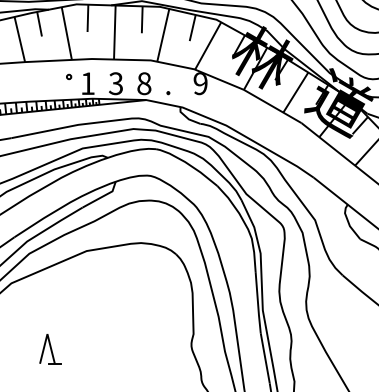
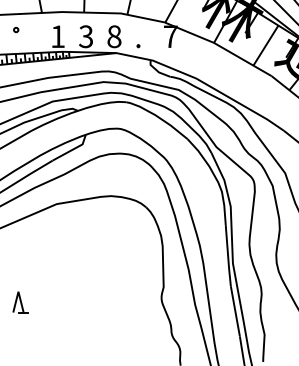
circle: (69, 76) -> (16, 29), moved
text: (200, 83) -> (170, 36), 9 -> 7
part: (50, 349) -> (20, 302), size x0.7

